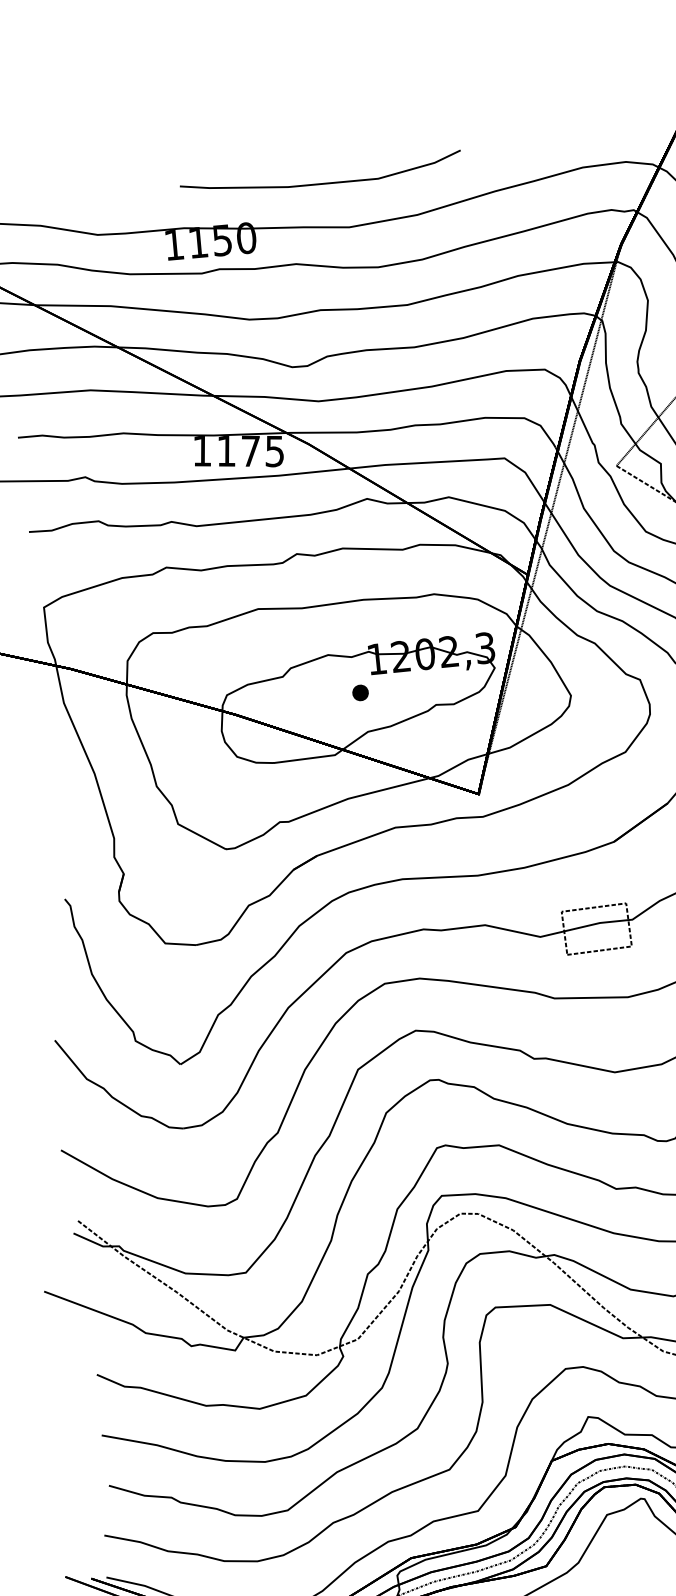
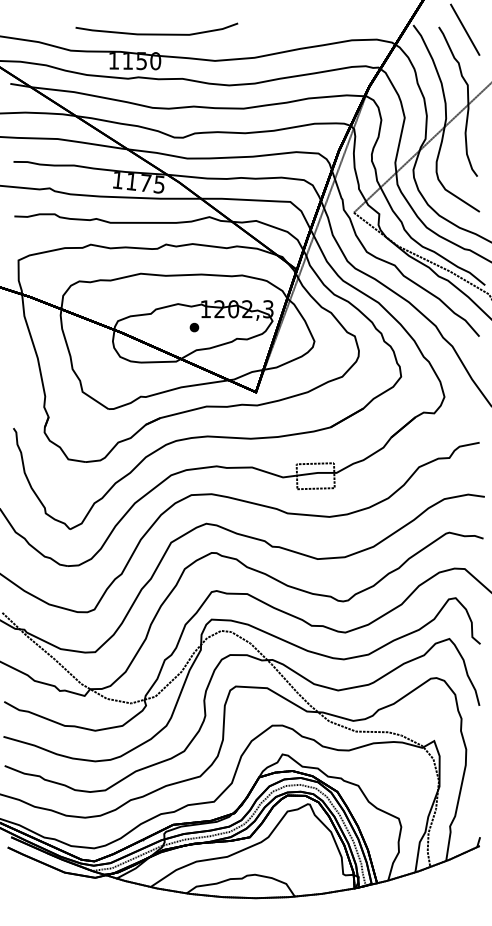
curve: (321, 182) -> (156, 33), moved

